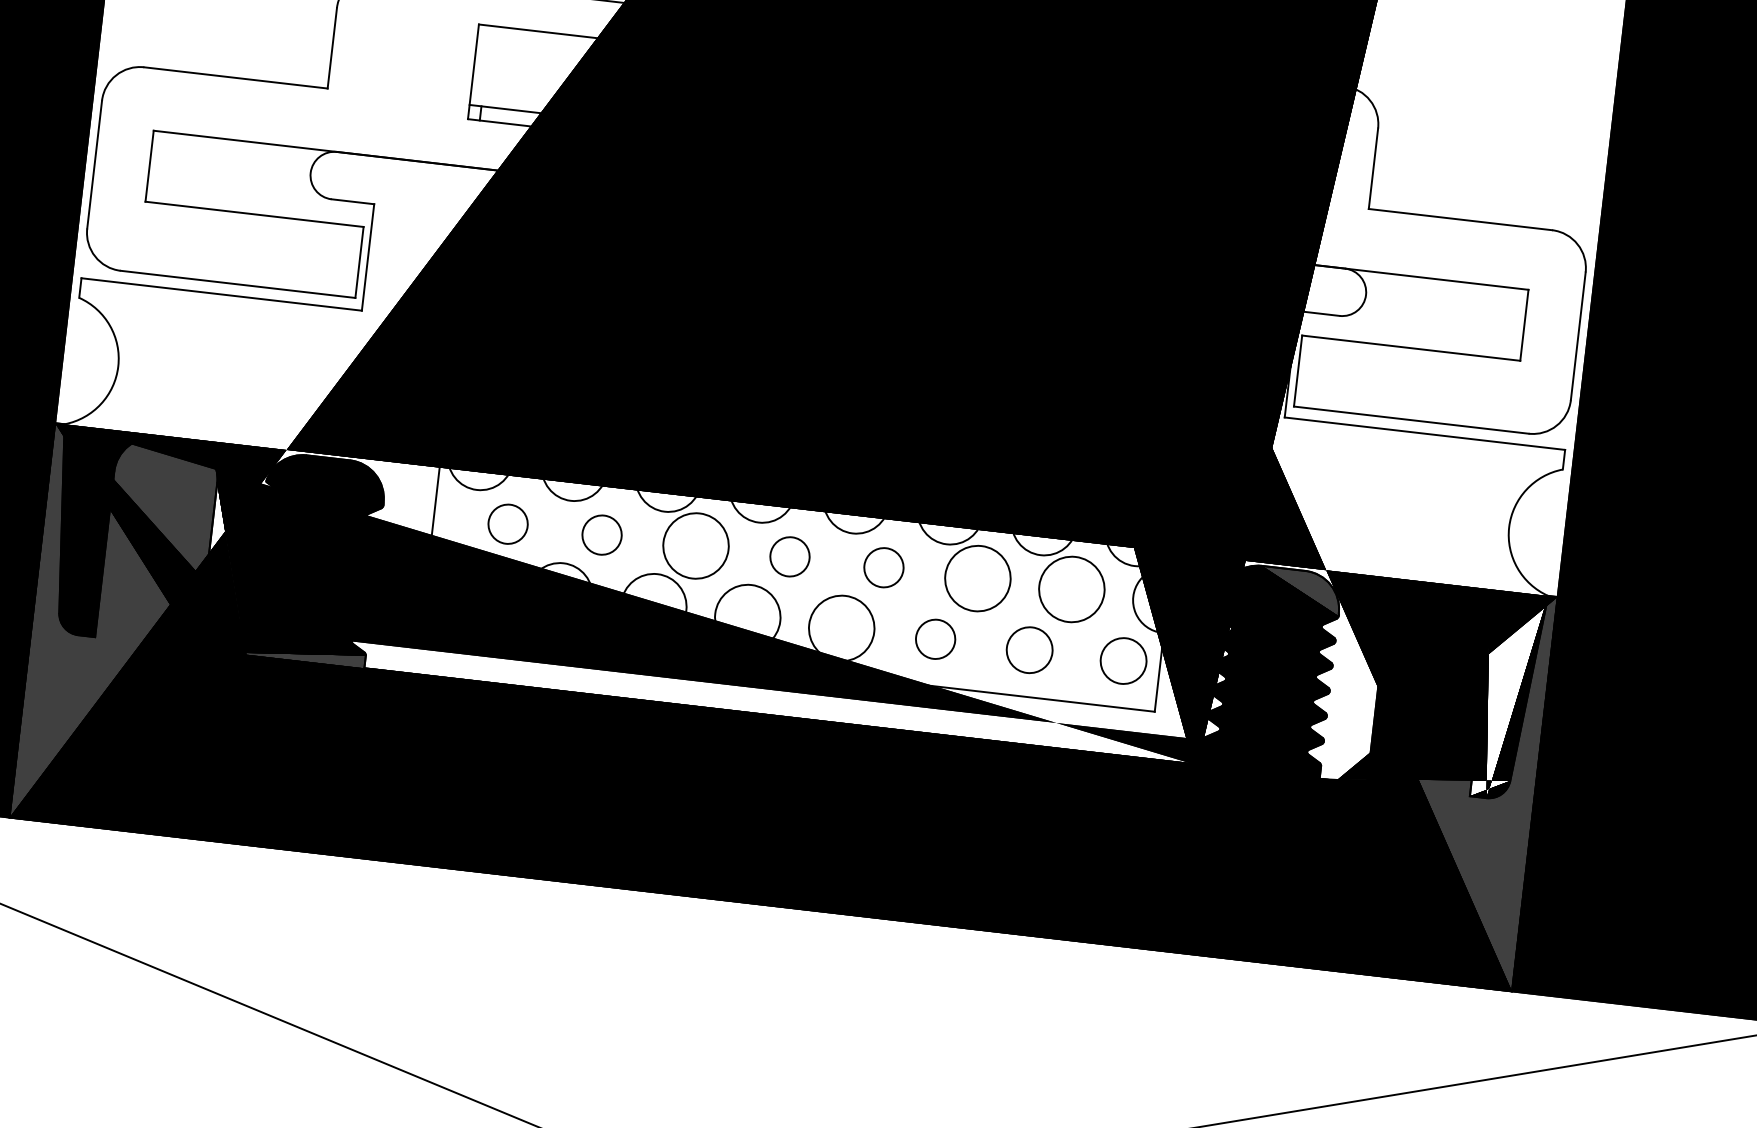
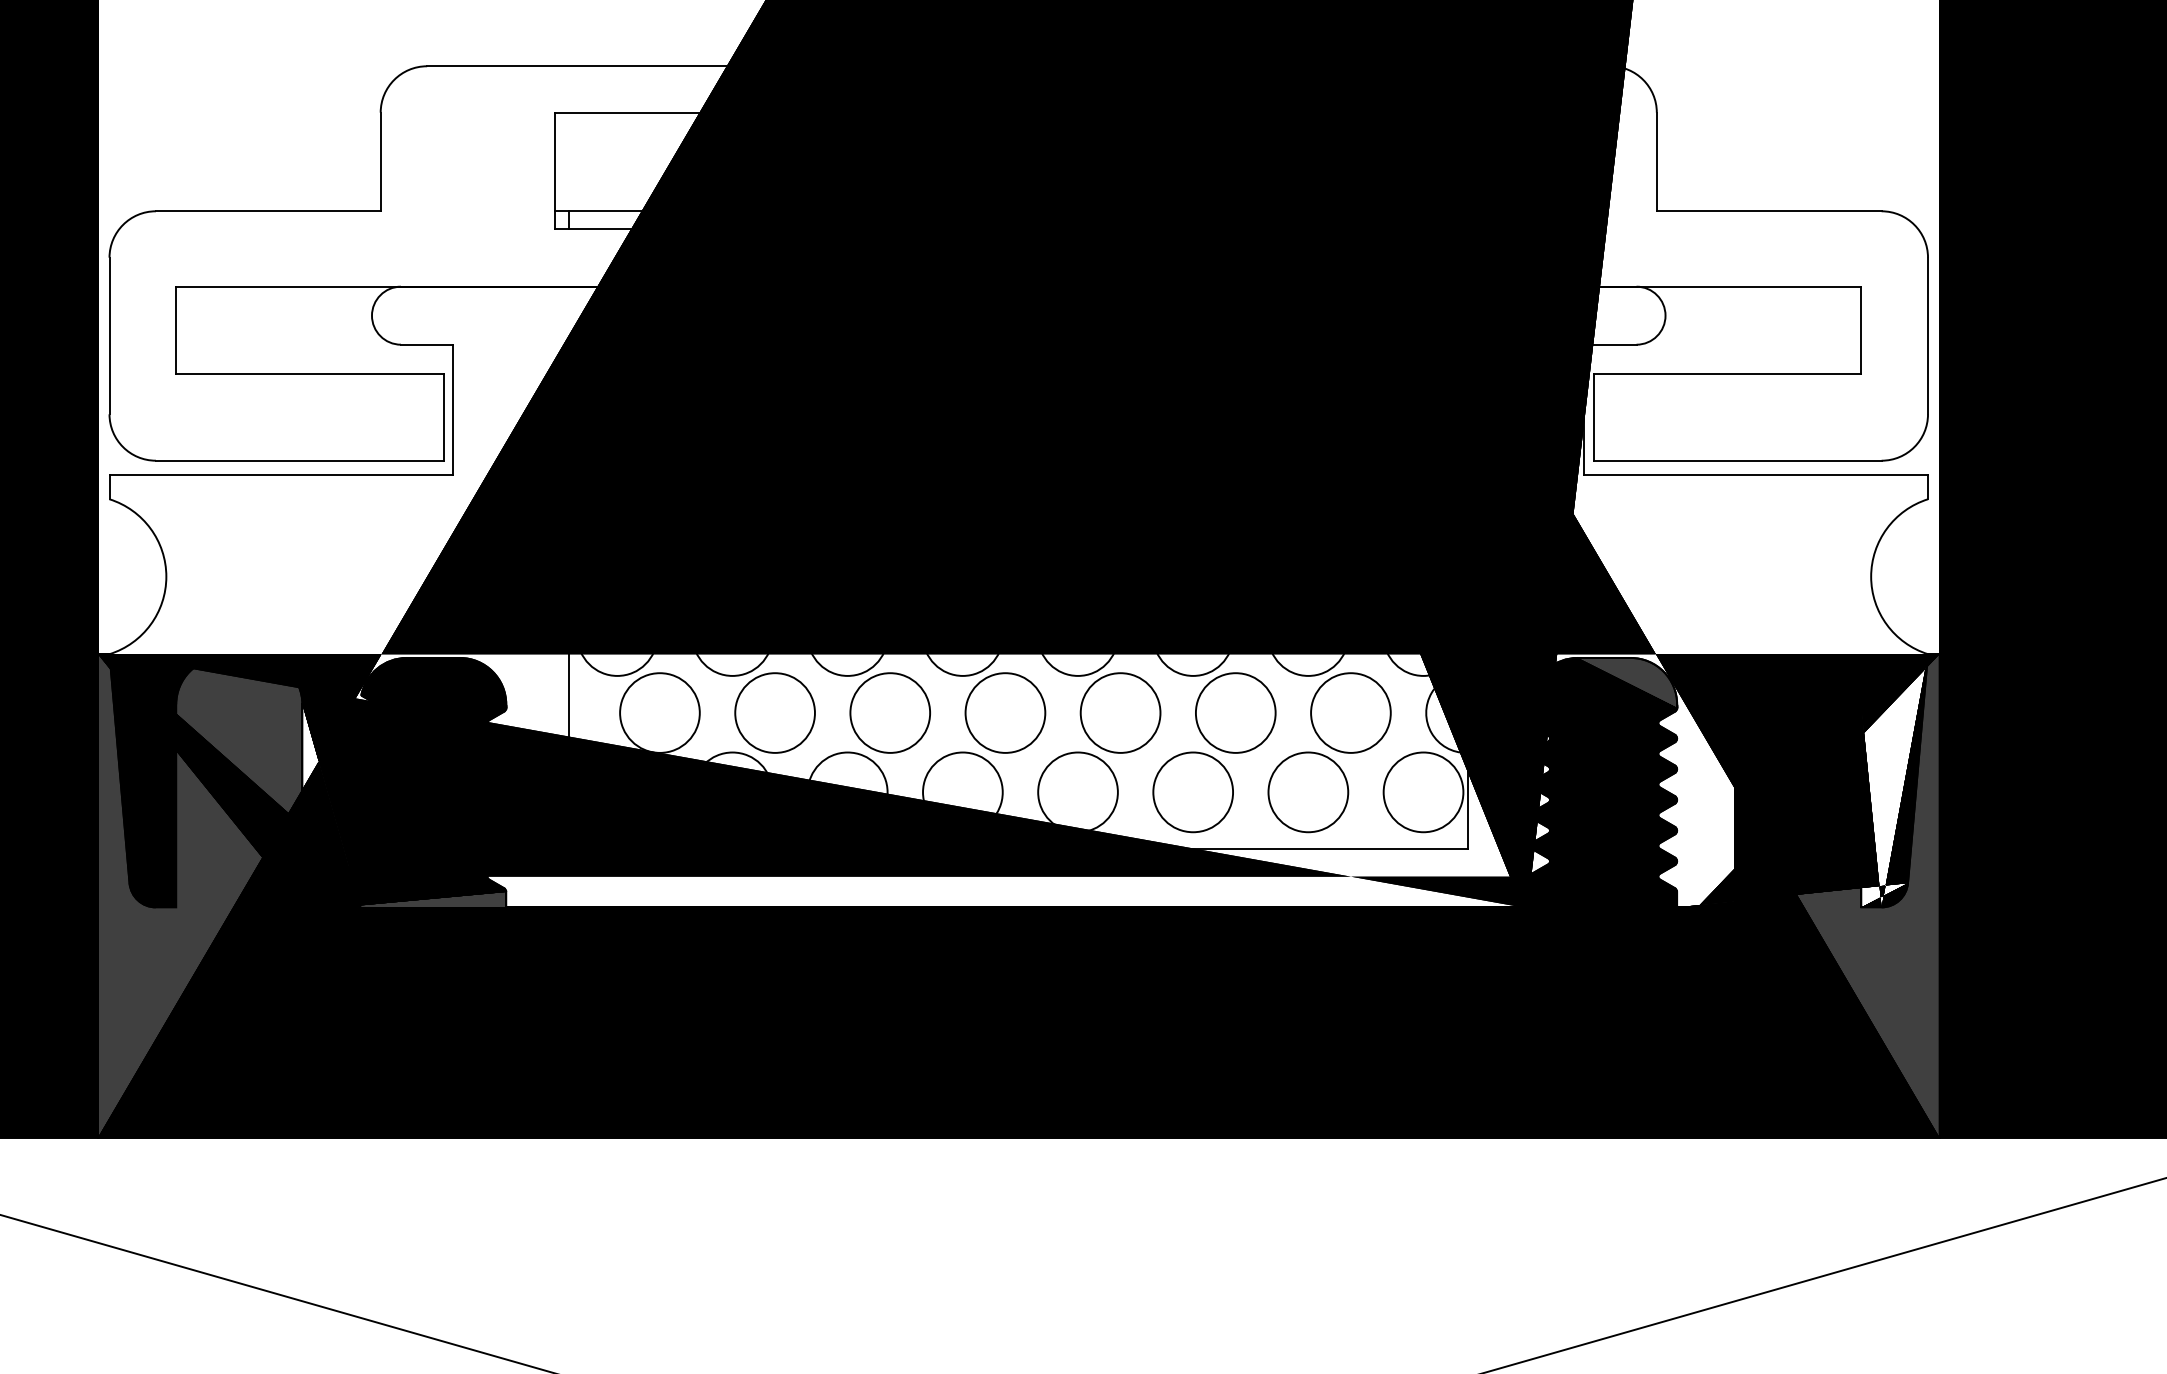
circle: (507, 523) -> (659, 712), size x1.67
circle: (601, 534) -> (774, 712), size x1.67
circle: (790, 556) -> (1005, 712), size x1.67
circle: (883, 567) -> (1120, 712), size x1.67
circle: (935, 639) -> (1192, 792), size x1.67
circle: (1029, 650) -> (1308, 792), size x1.43
circle: (1123, 661) -> (1423, 792), size x1.43

